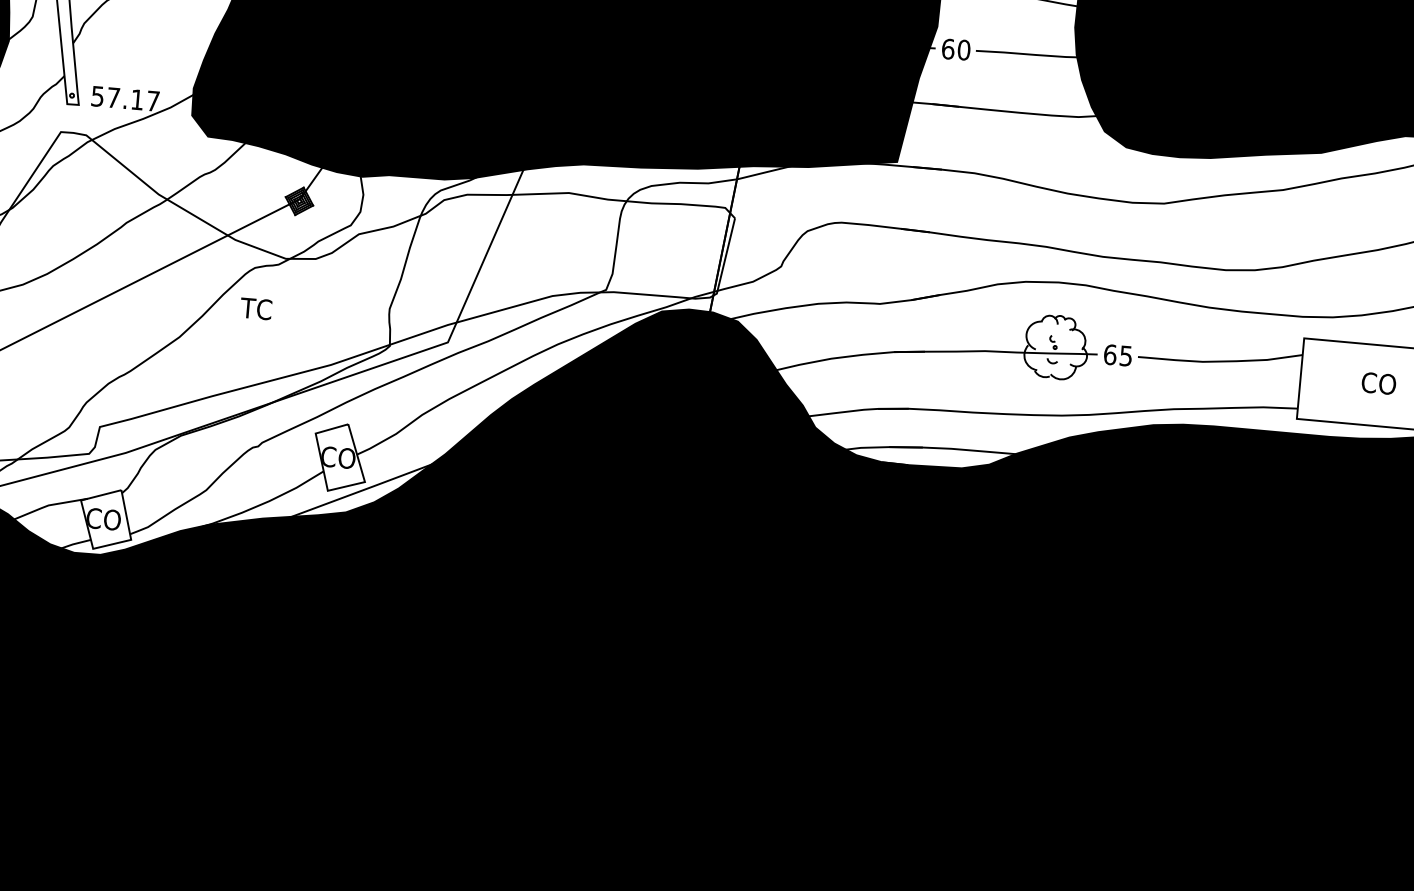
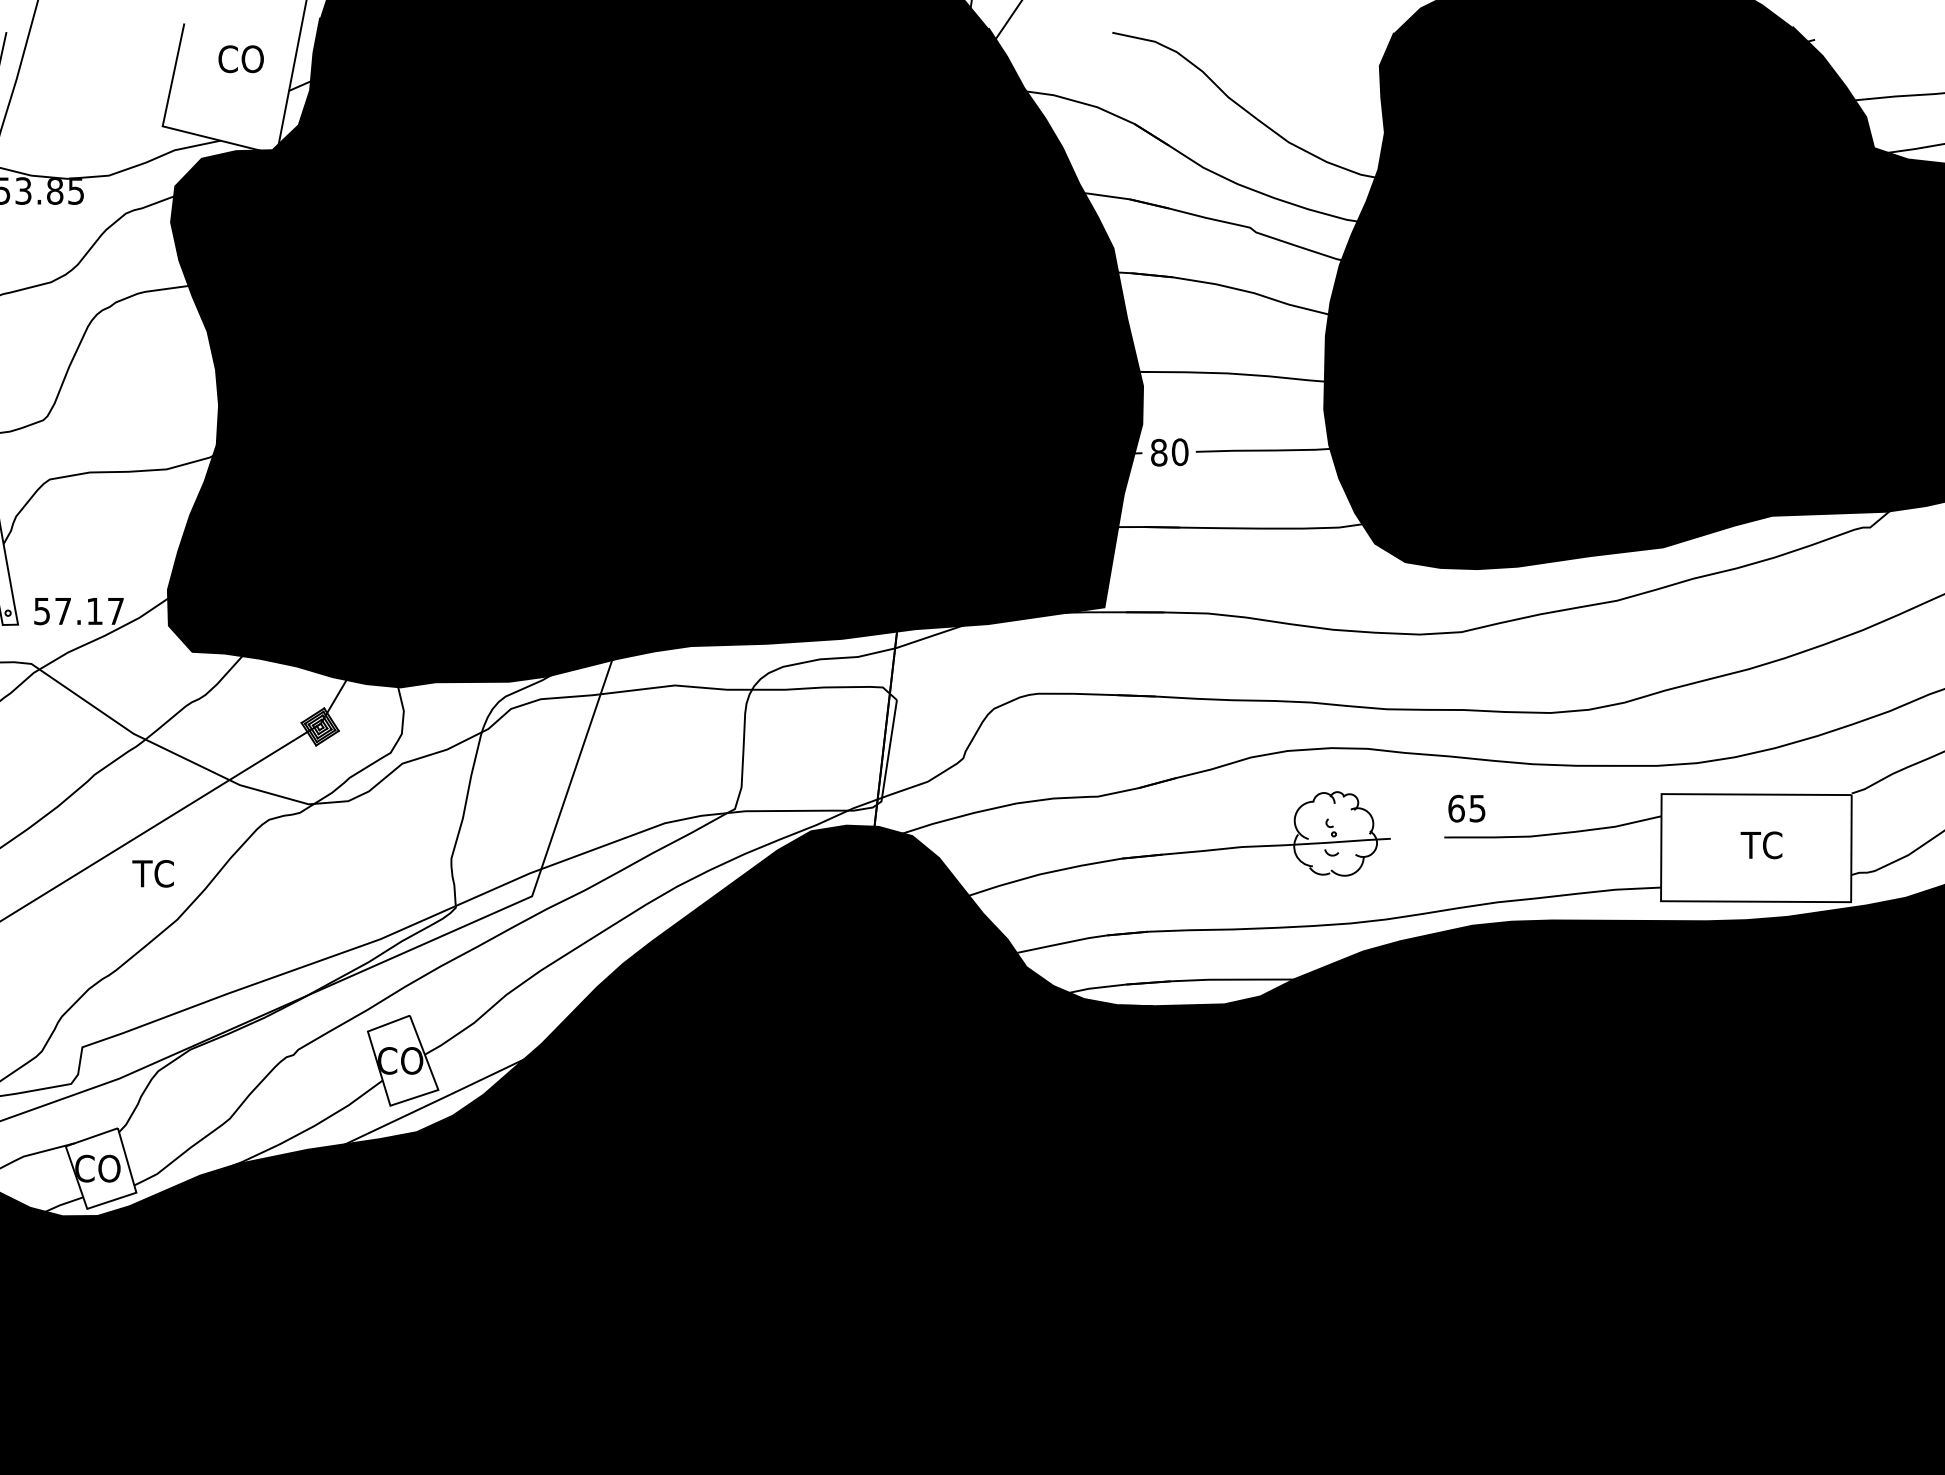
text: (948, 49) -> (1159, 452), 60 -> 80
text: (255, 308) -> (152, 873), moved
text: (1117, 355) -> (1466, 808), moved
text: (1378, 383) -> (1764, 845), CO -> TC

